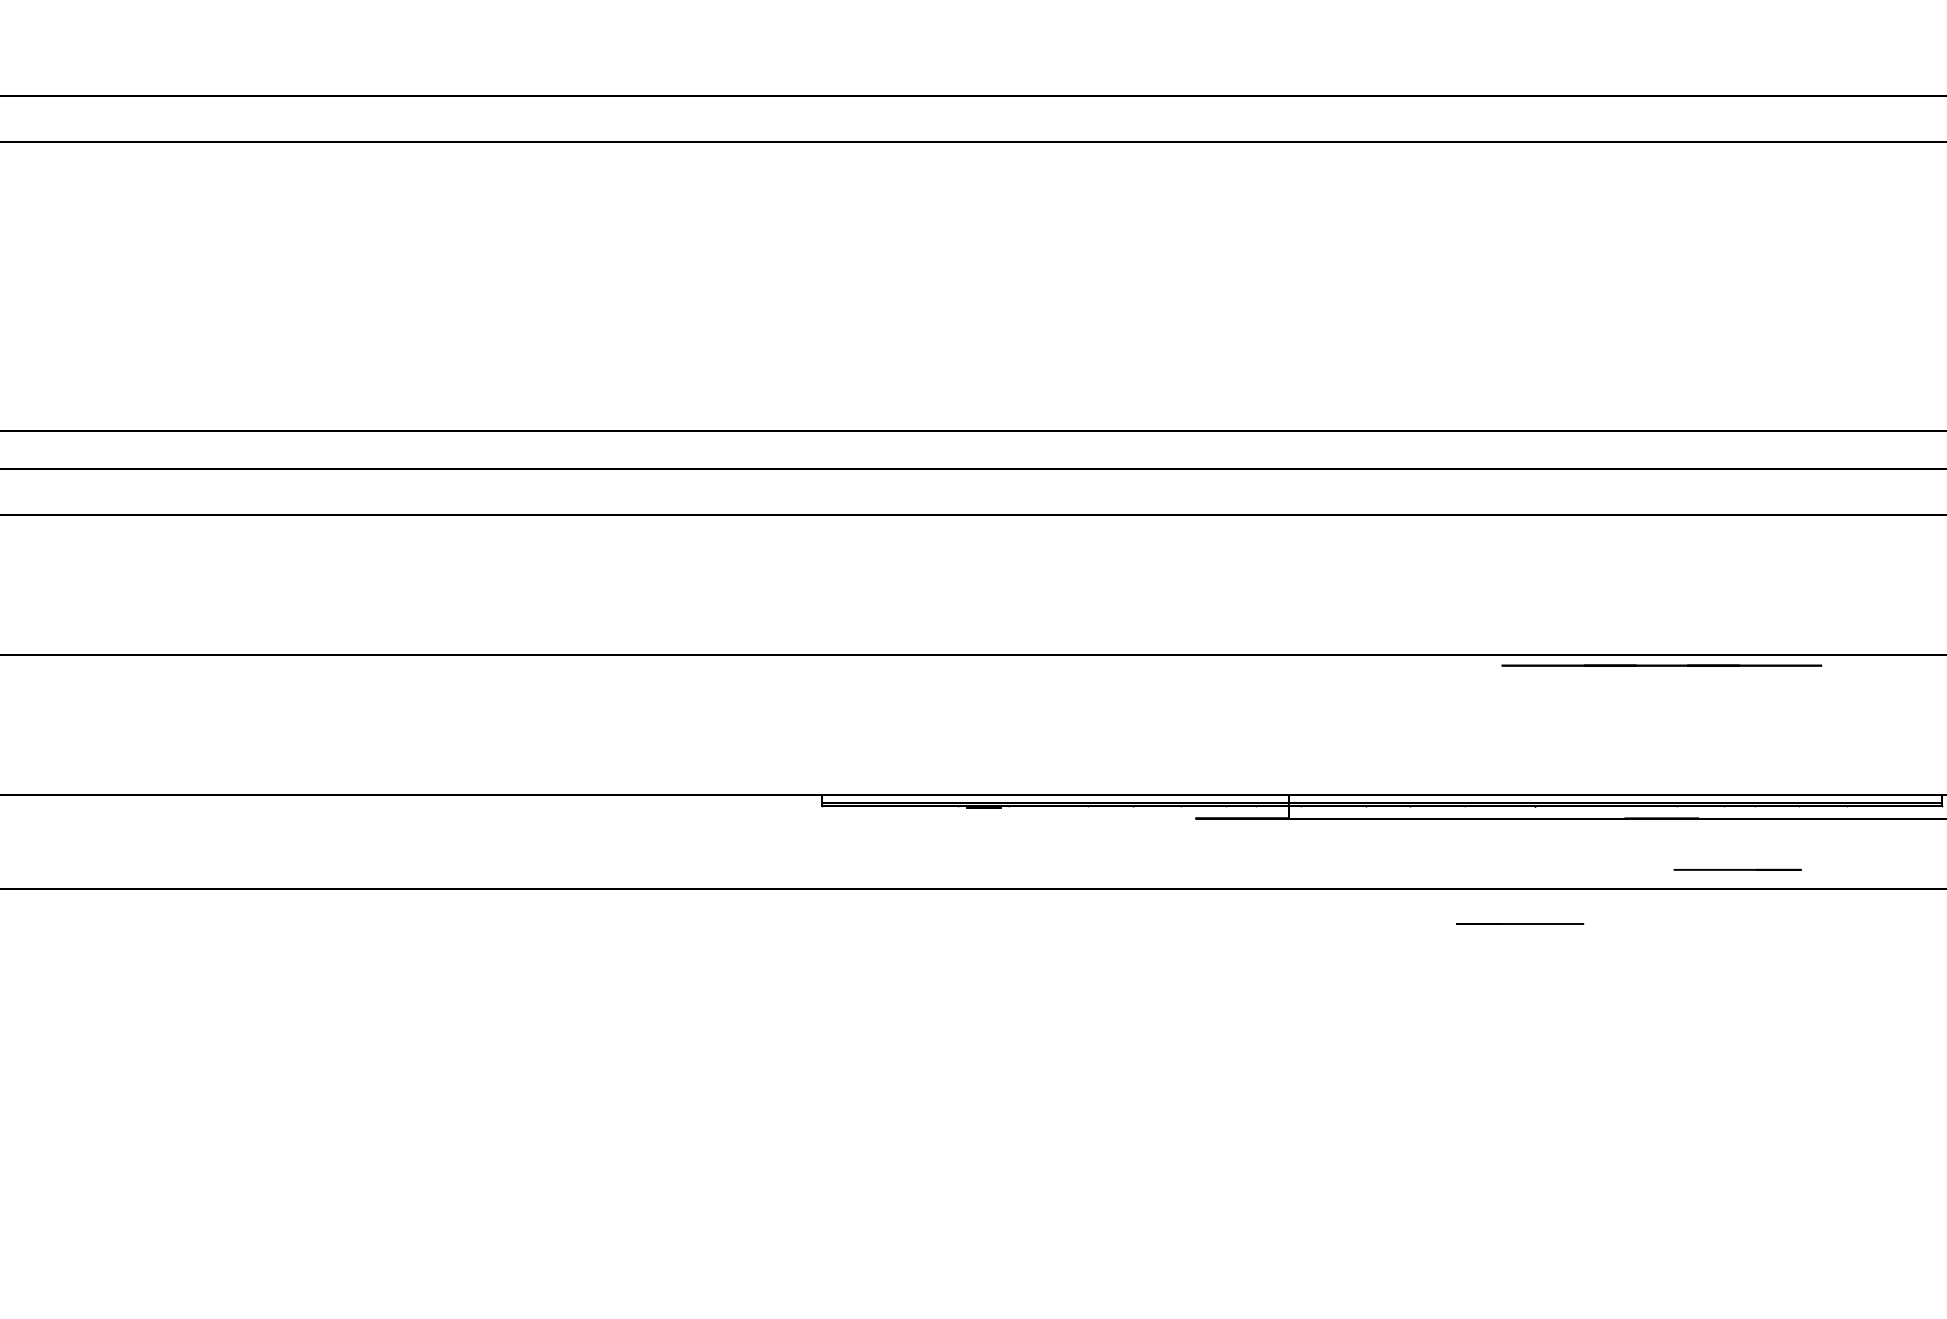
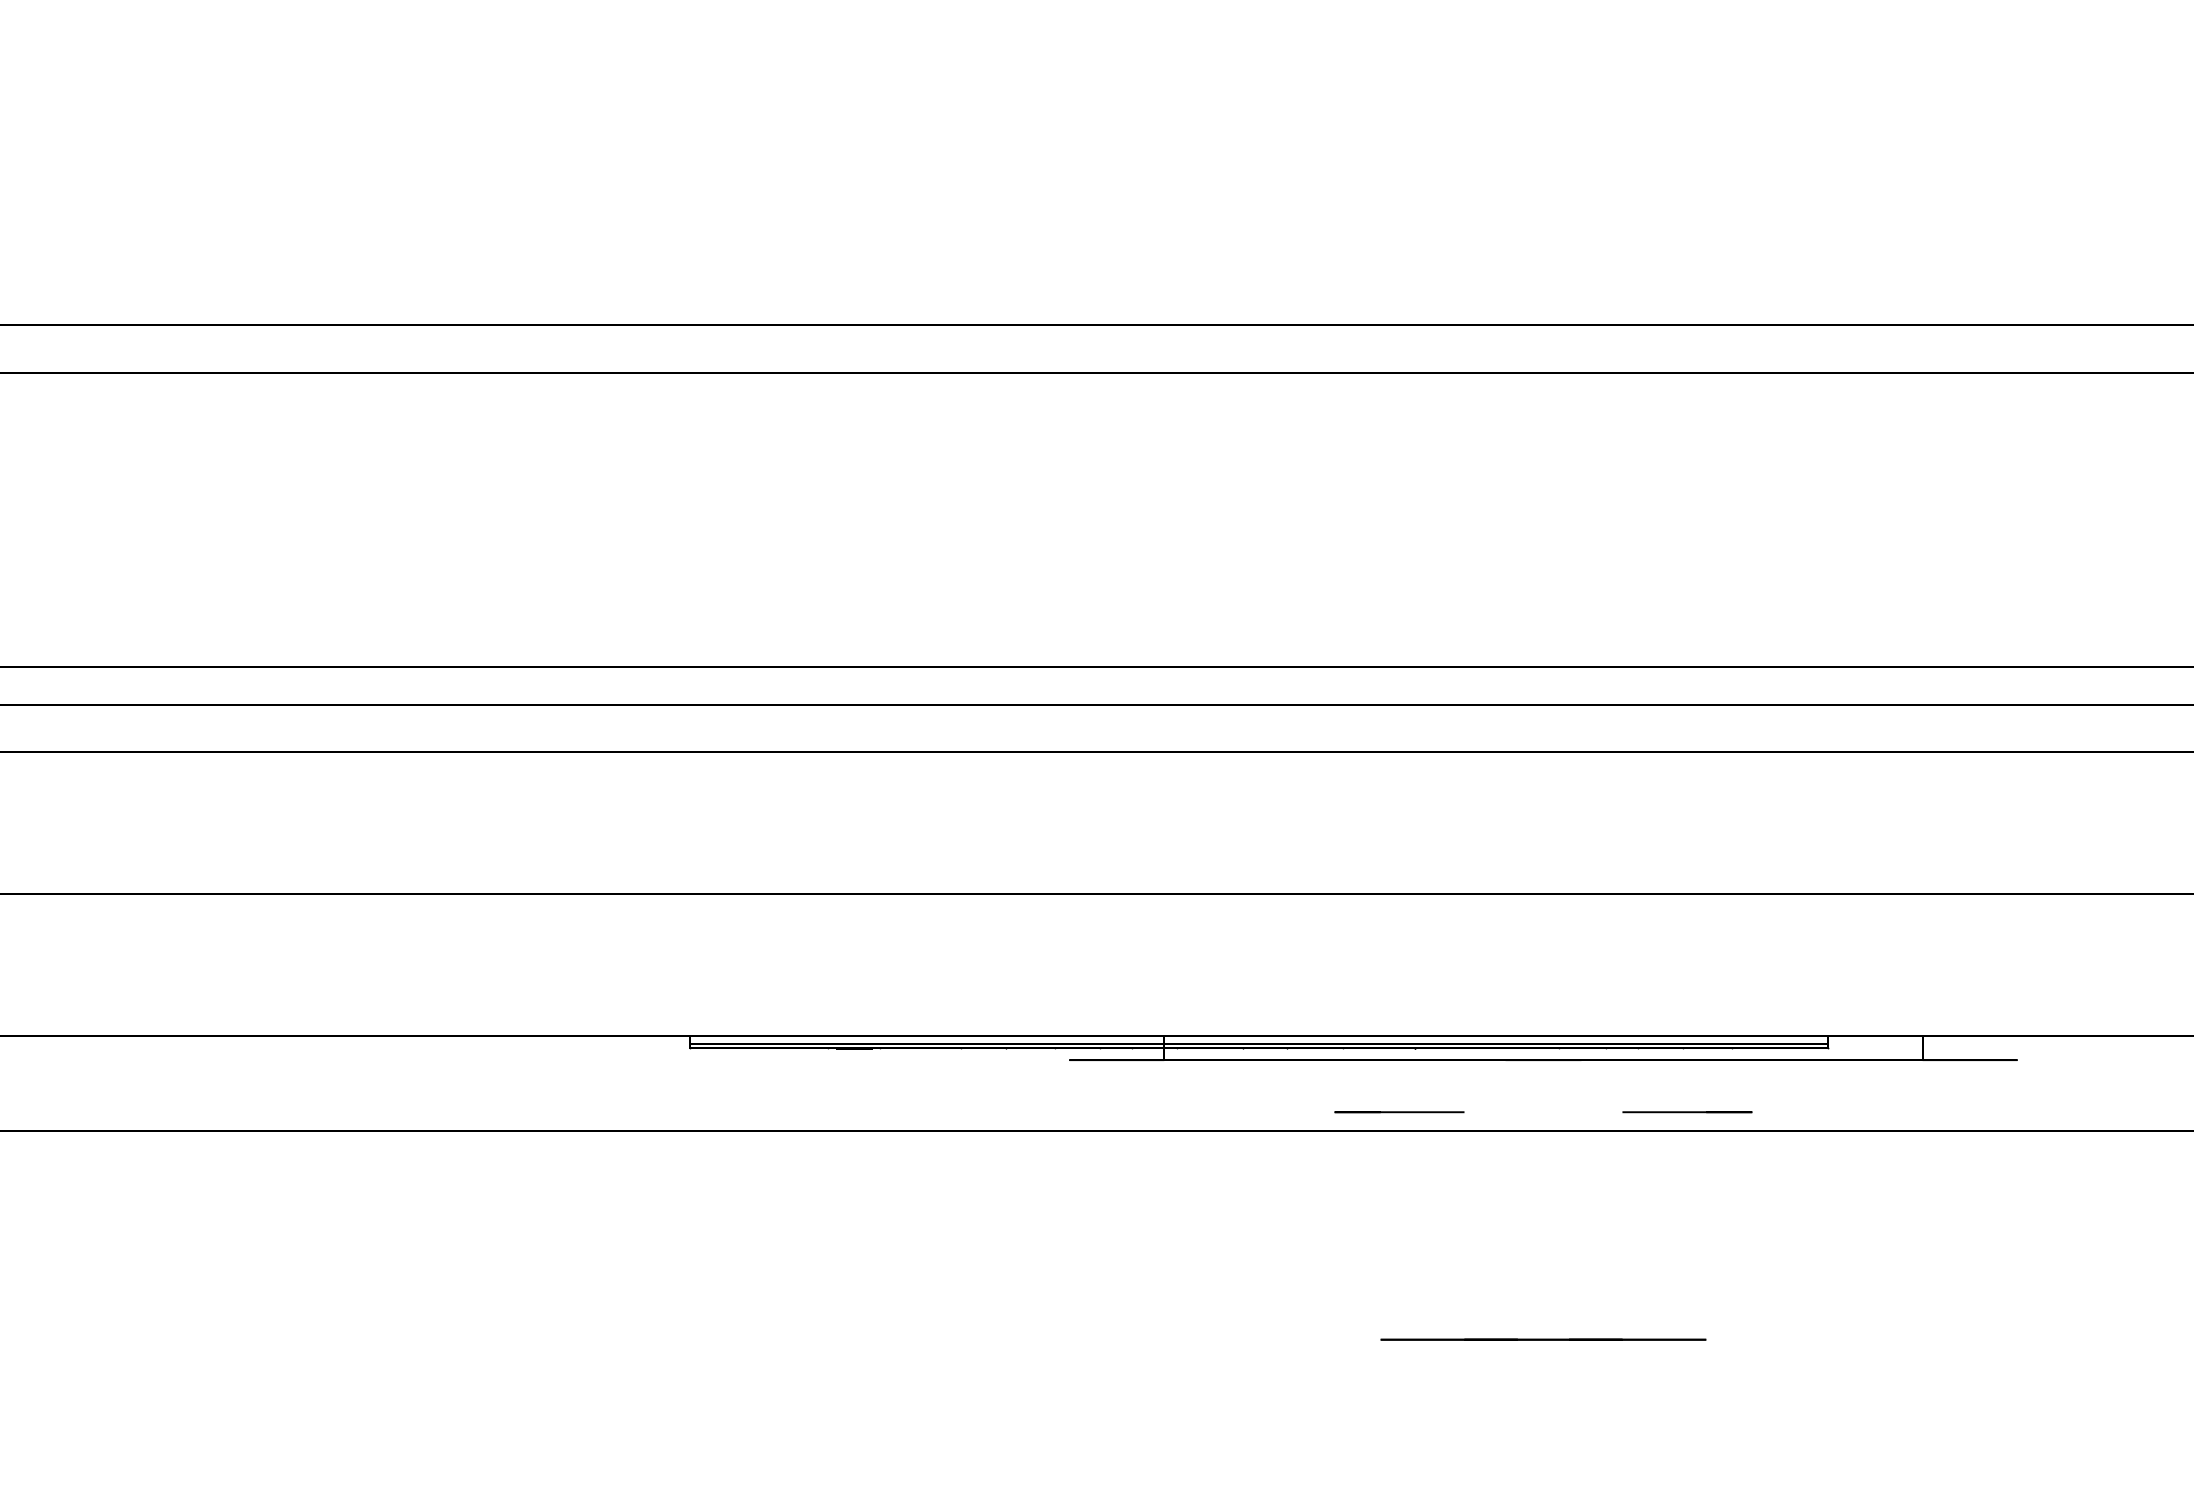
line: (1661, 665) -> (1543, 1339), moved
line: (1737, 870) -> (1687, 1112), moved
line: (1520, 924) -> (1399, 1112), moved

